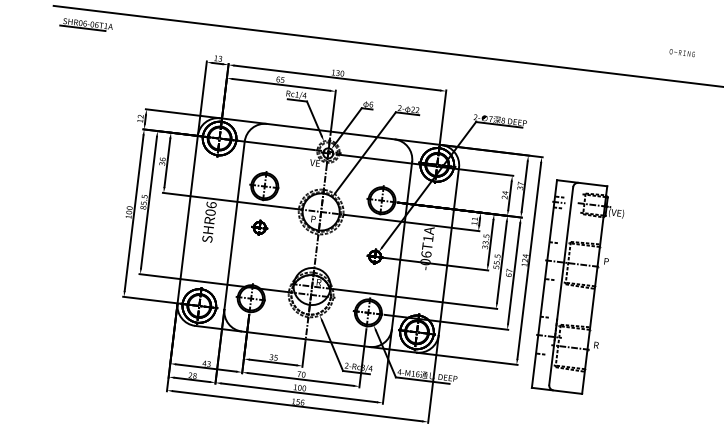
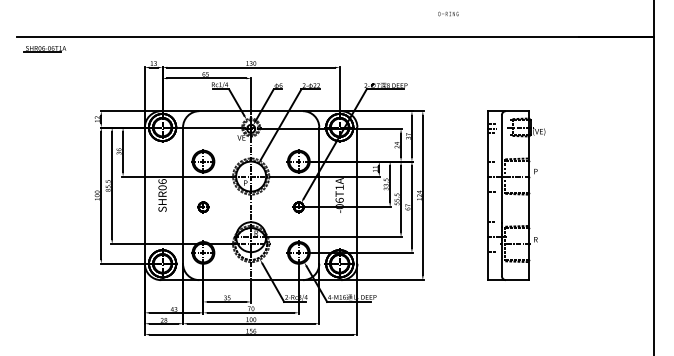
text: (682, 52) -> (448, 13), moved
part: (259, 228) -> (203, 207), moved
part: (579, 288) -> (516, 195), moved

